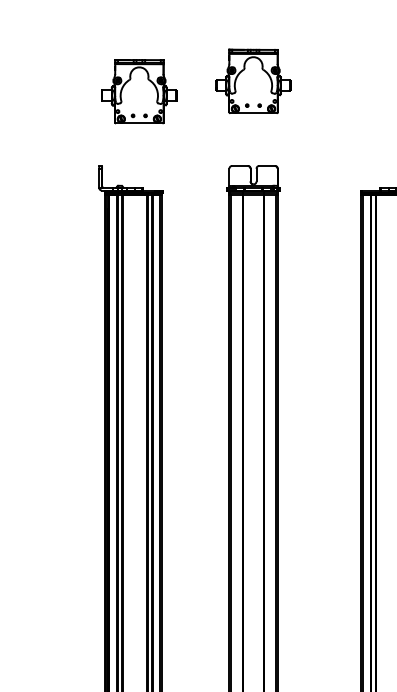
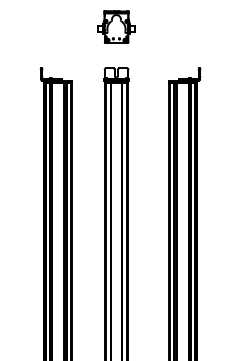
part: (139, 90) -> (60, 31), removed

